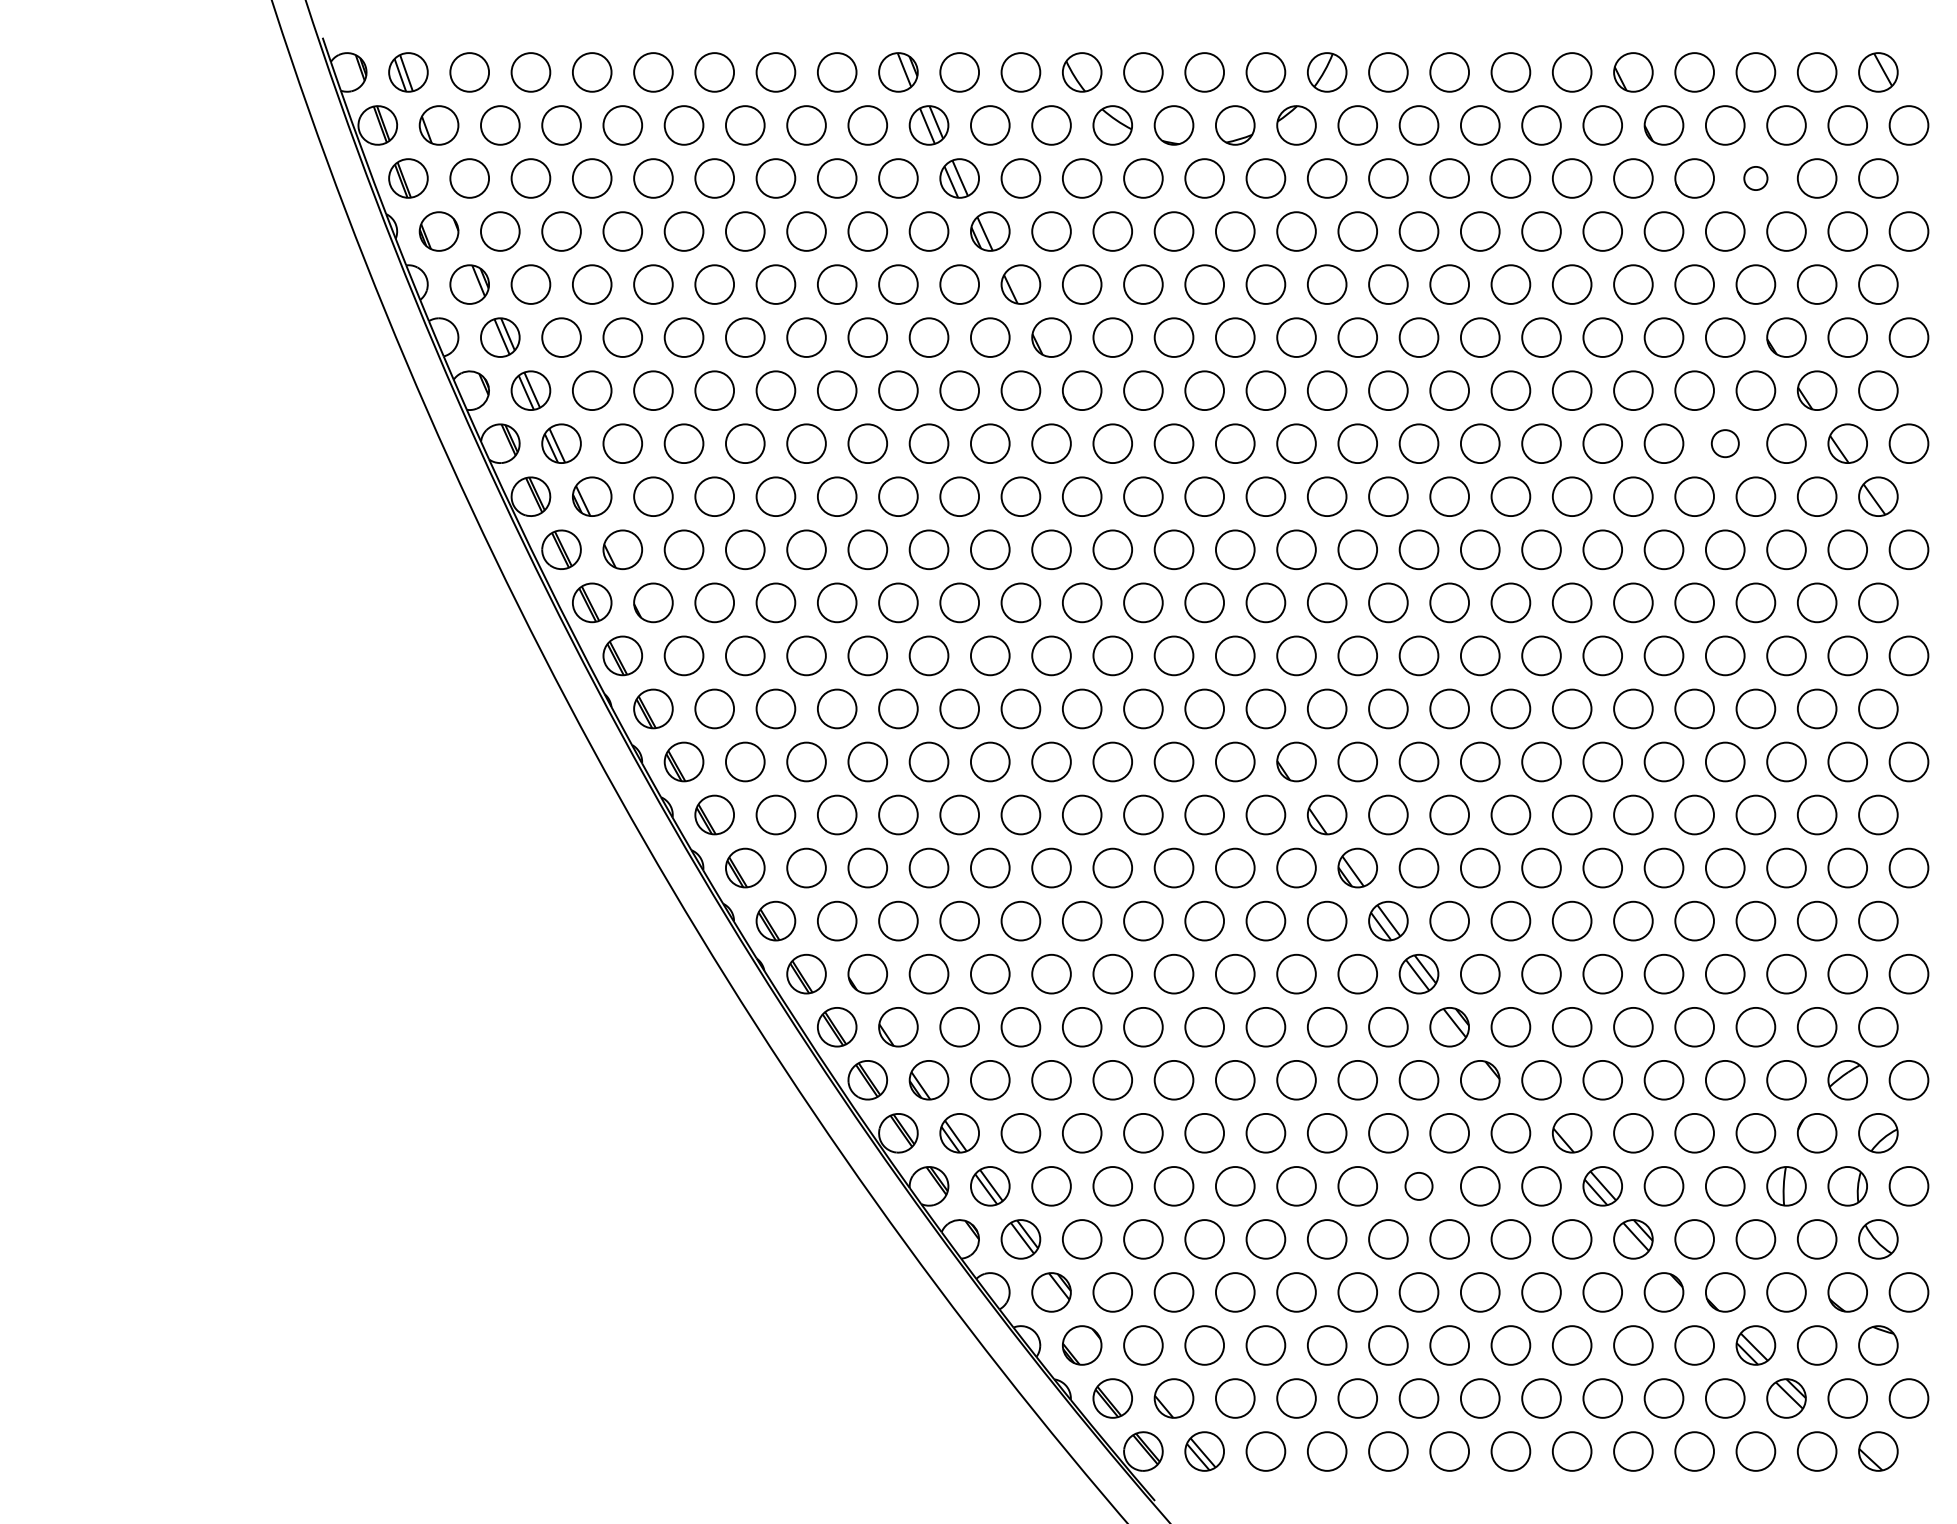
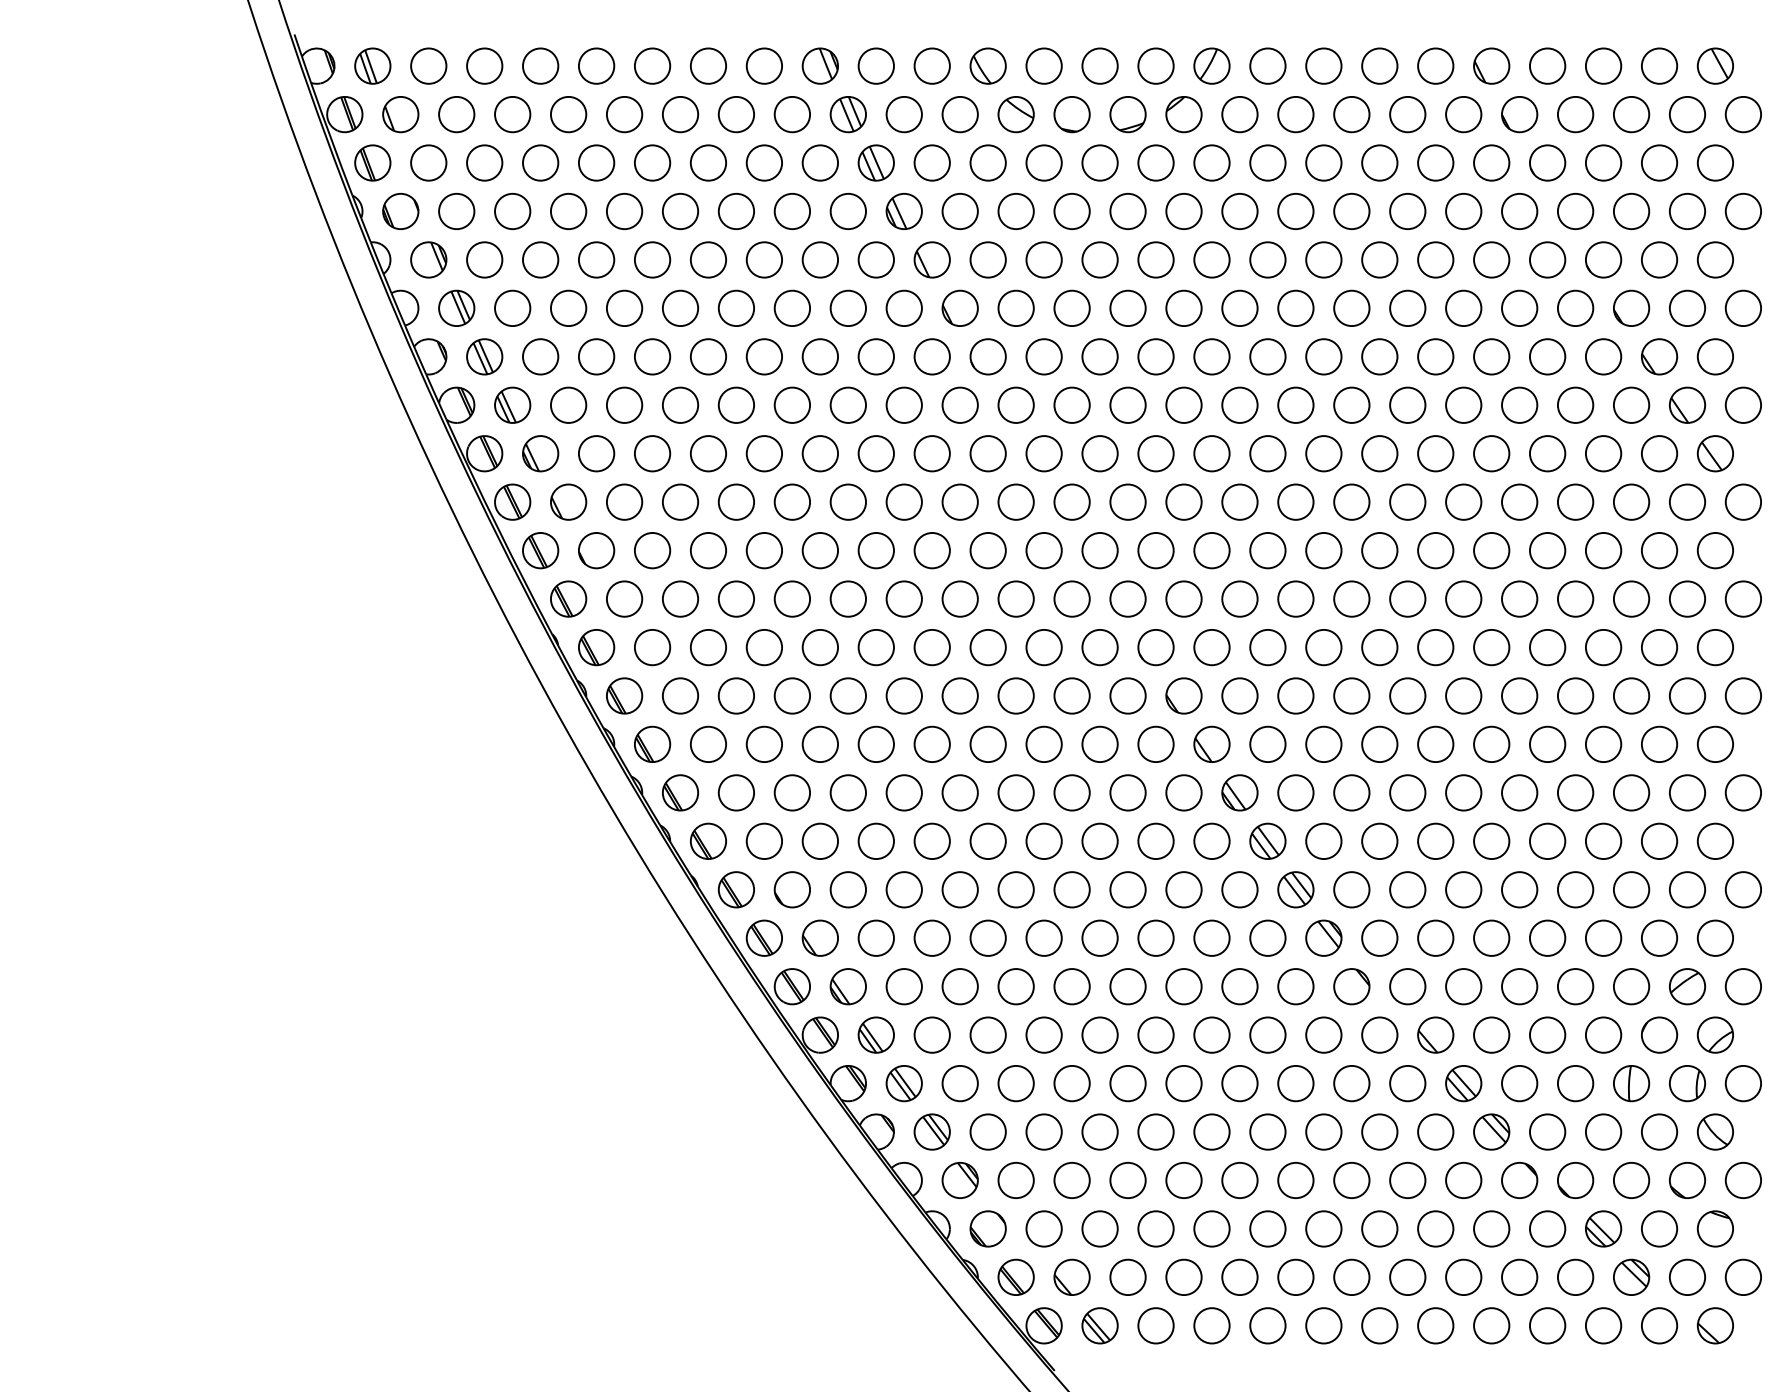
circle: (1755, 178) -> (1603, 163), size x1.67
circle: (1725, 443) -> (1575, 405), size x1.43
circle: (1418, 1186) -> (1295, 1083), size x1.43

